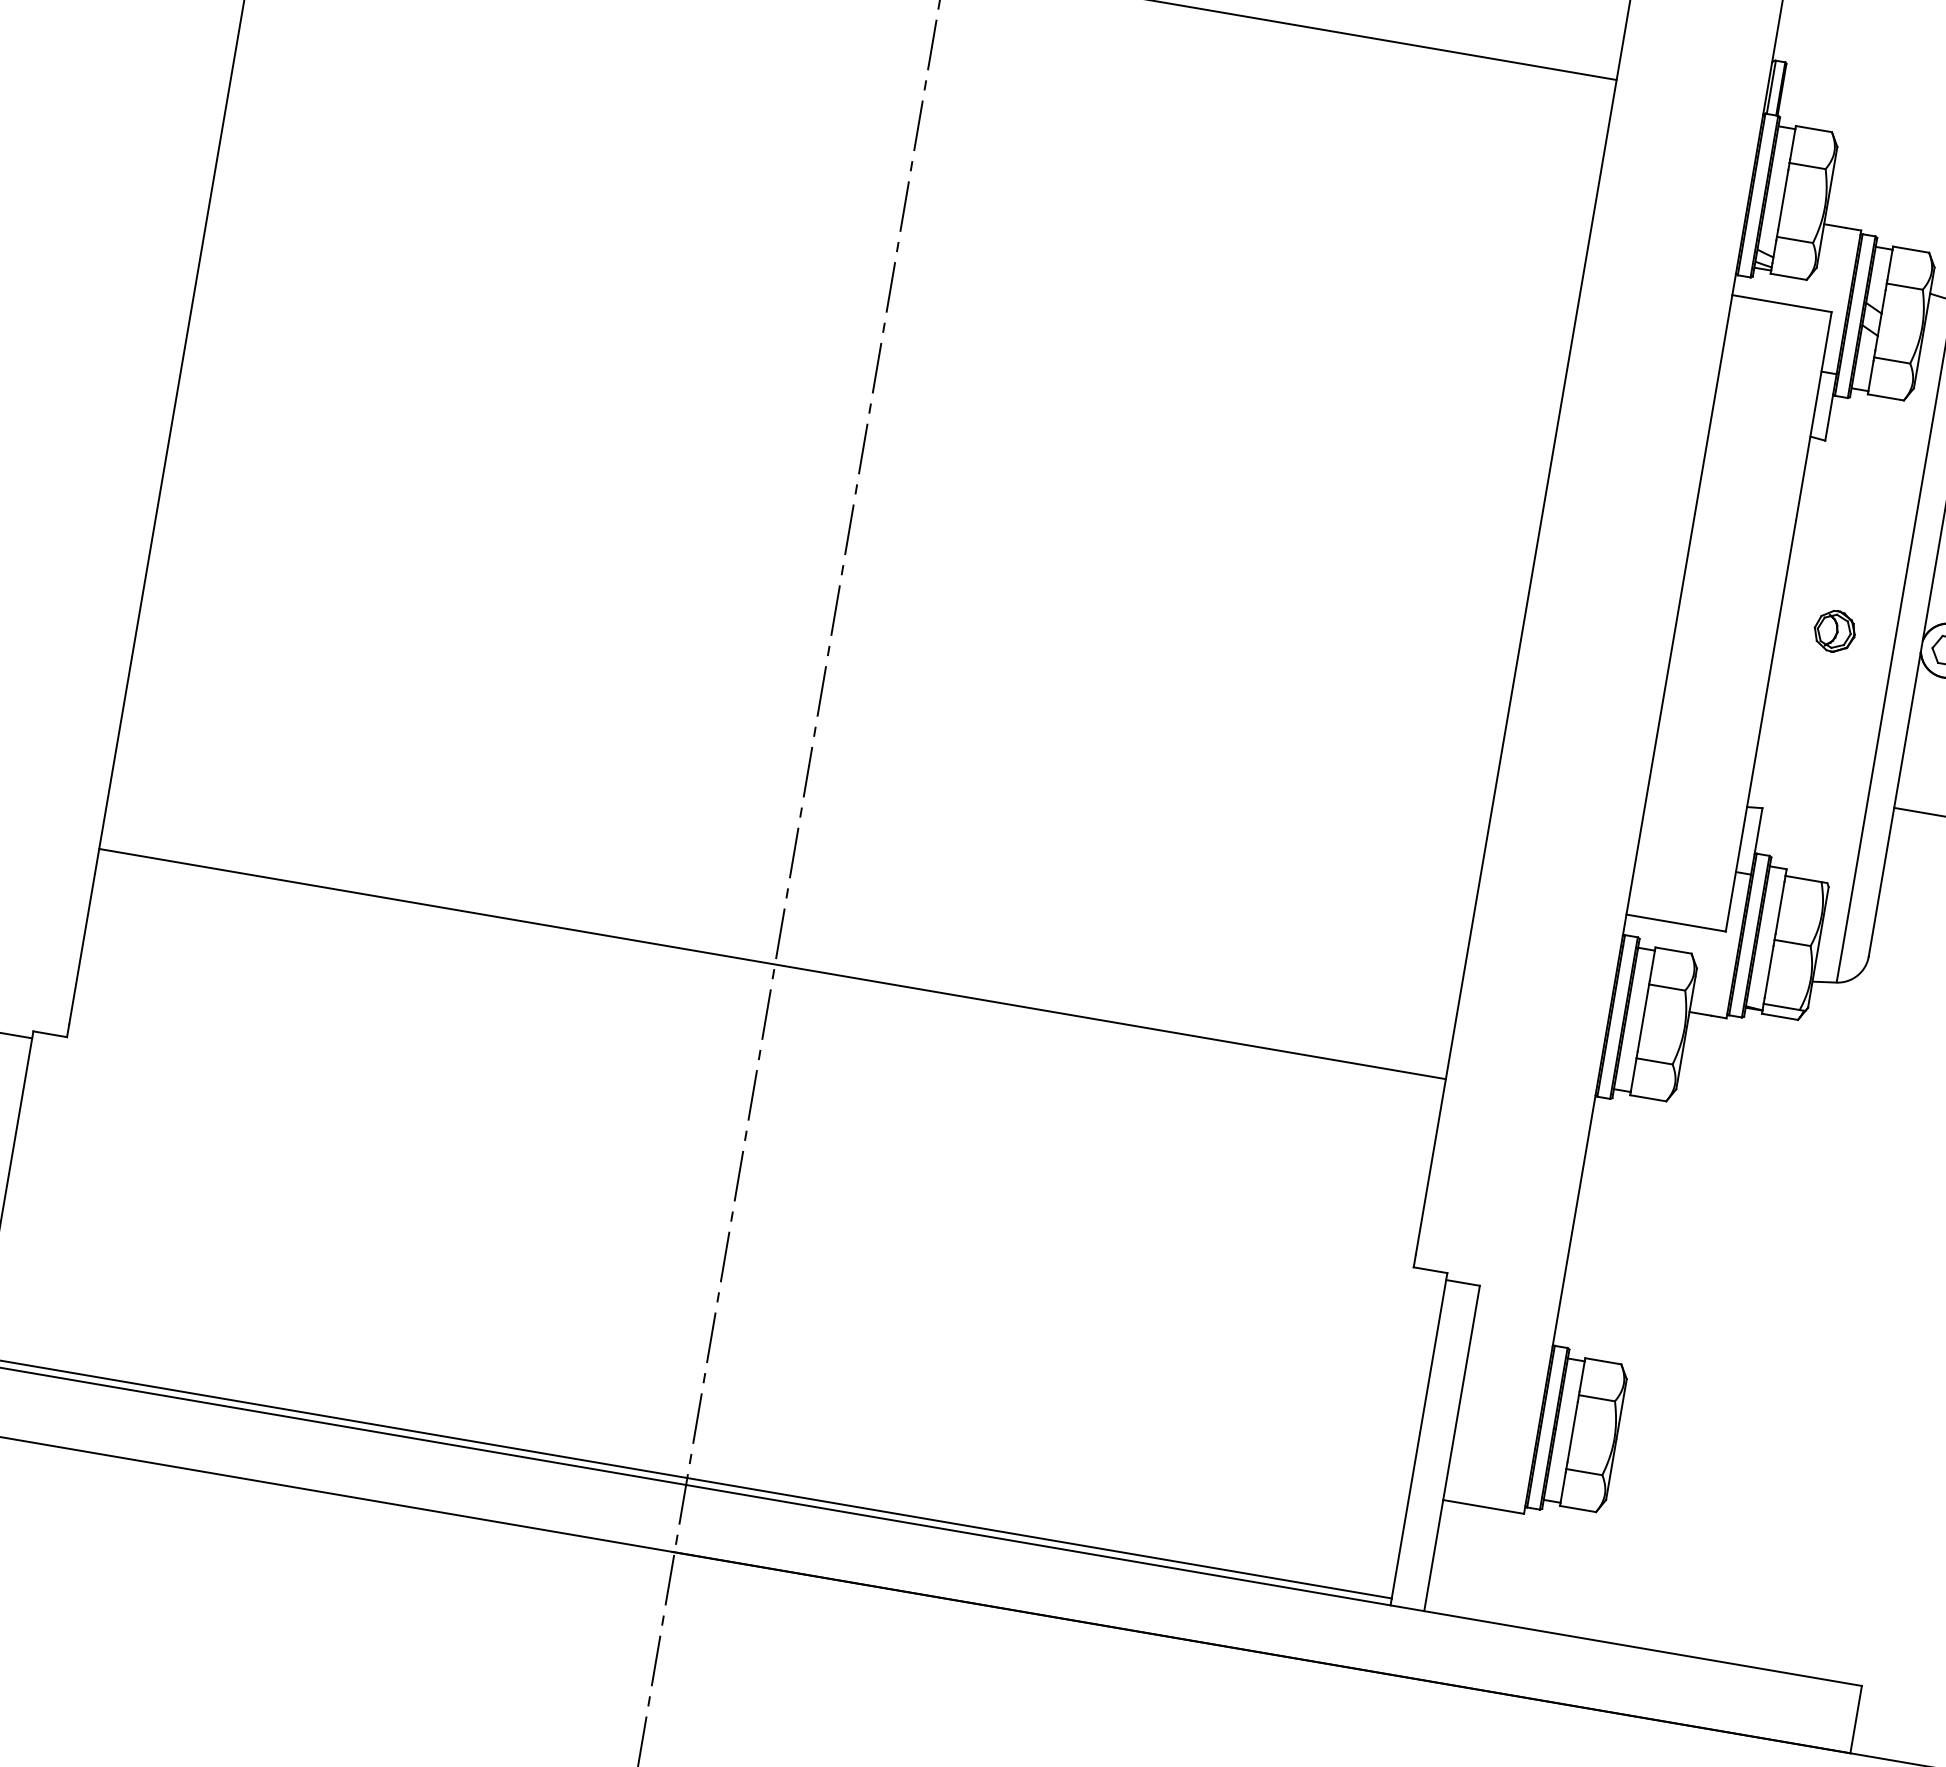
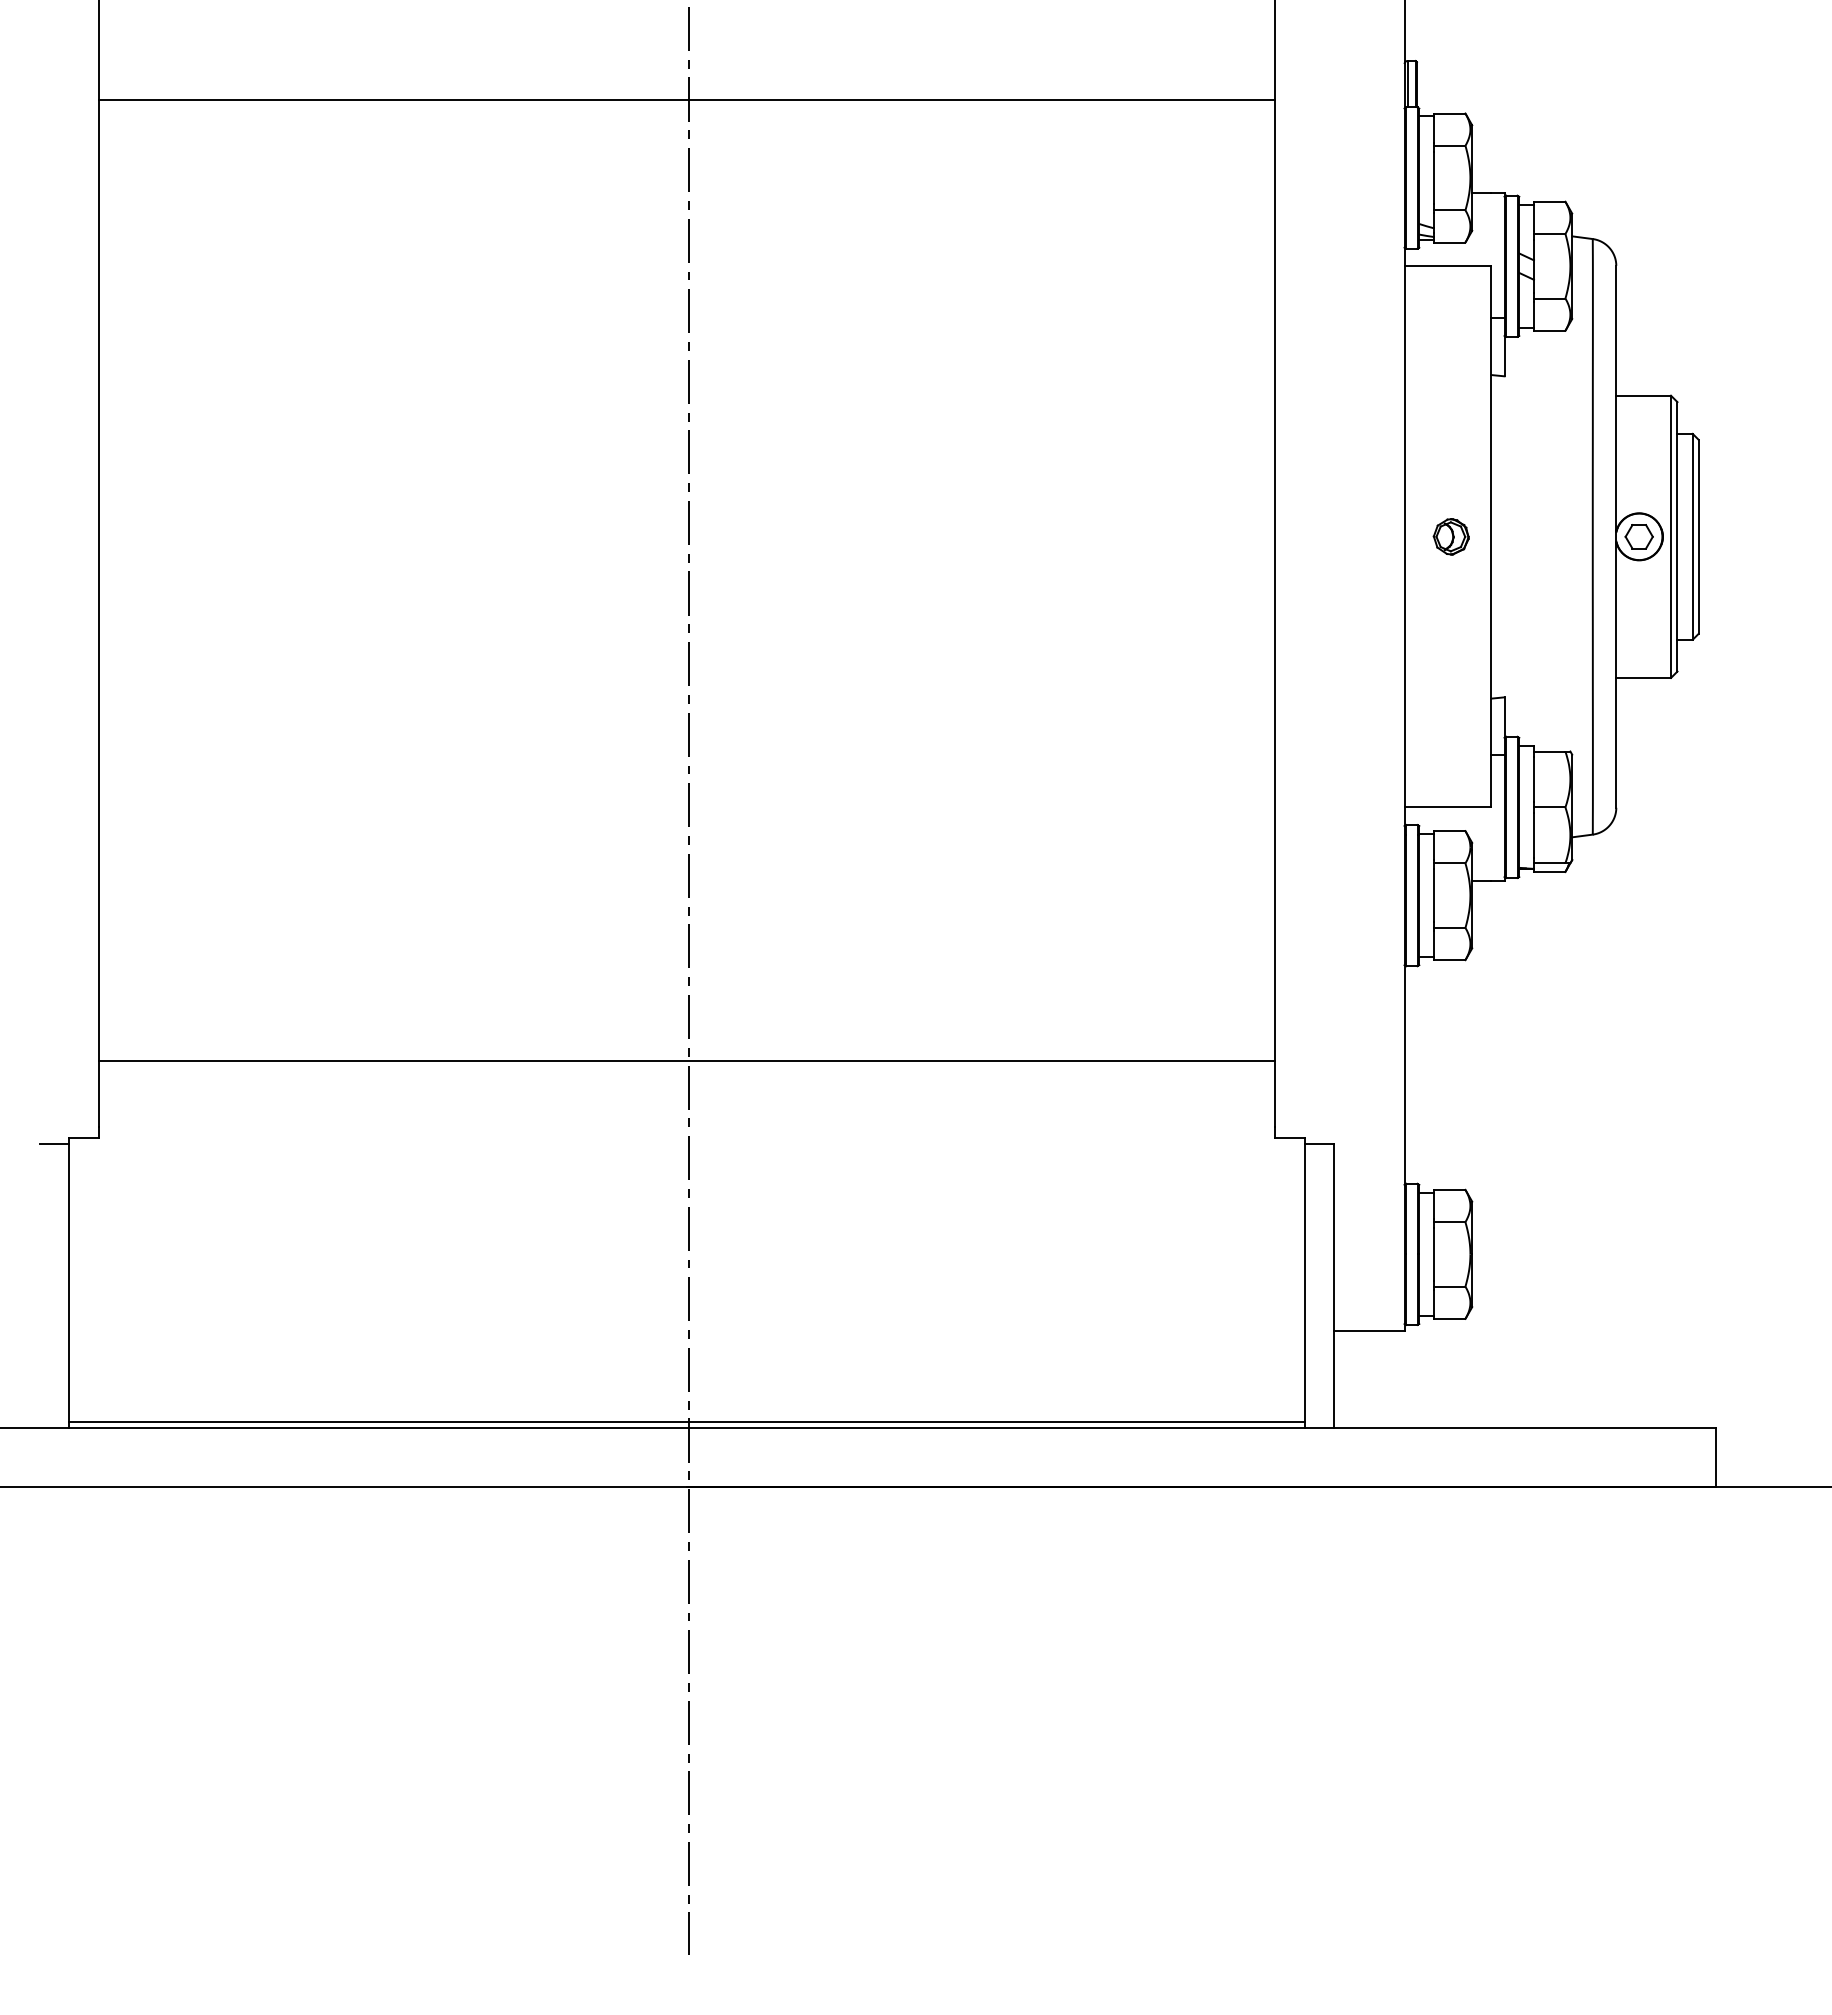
part: (1833, 630) -> (1450, 536), moved
line: (771, 964) -> (686, 1061), moved

